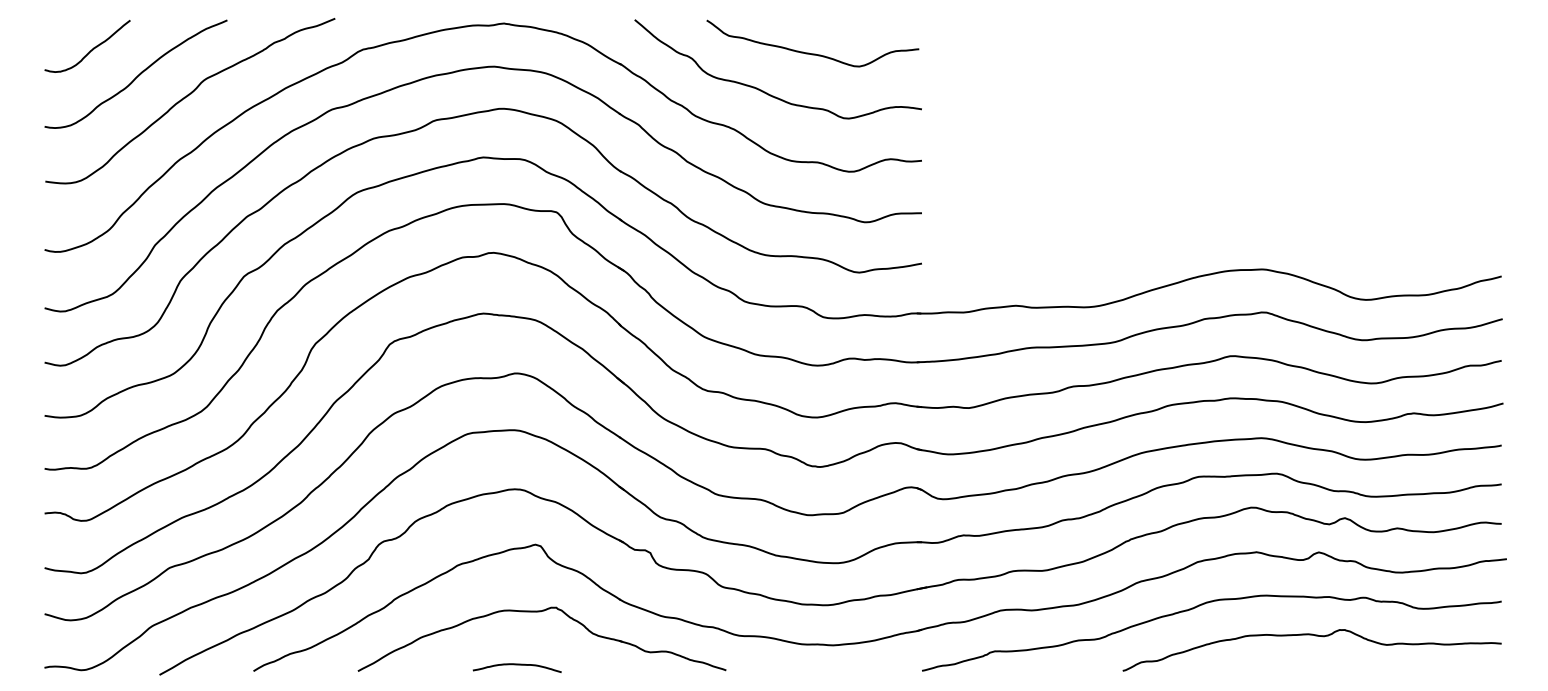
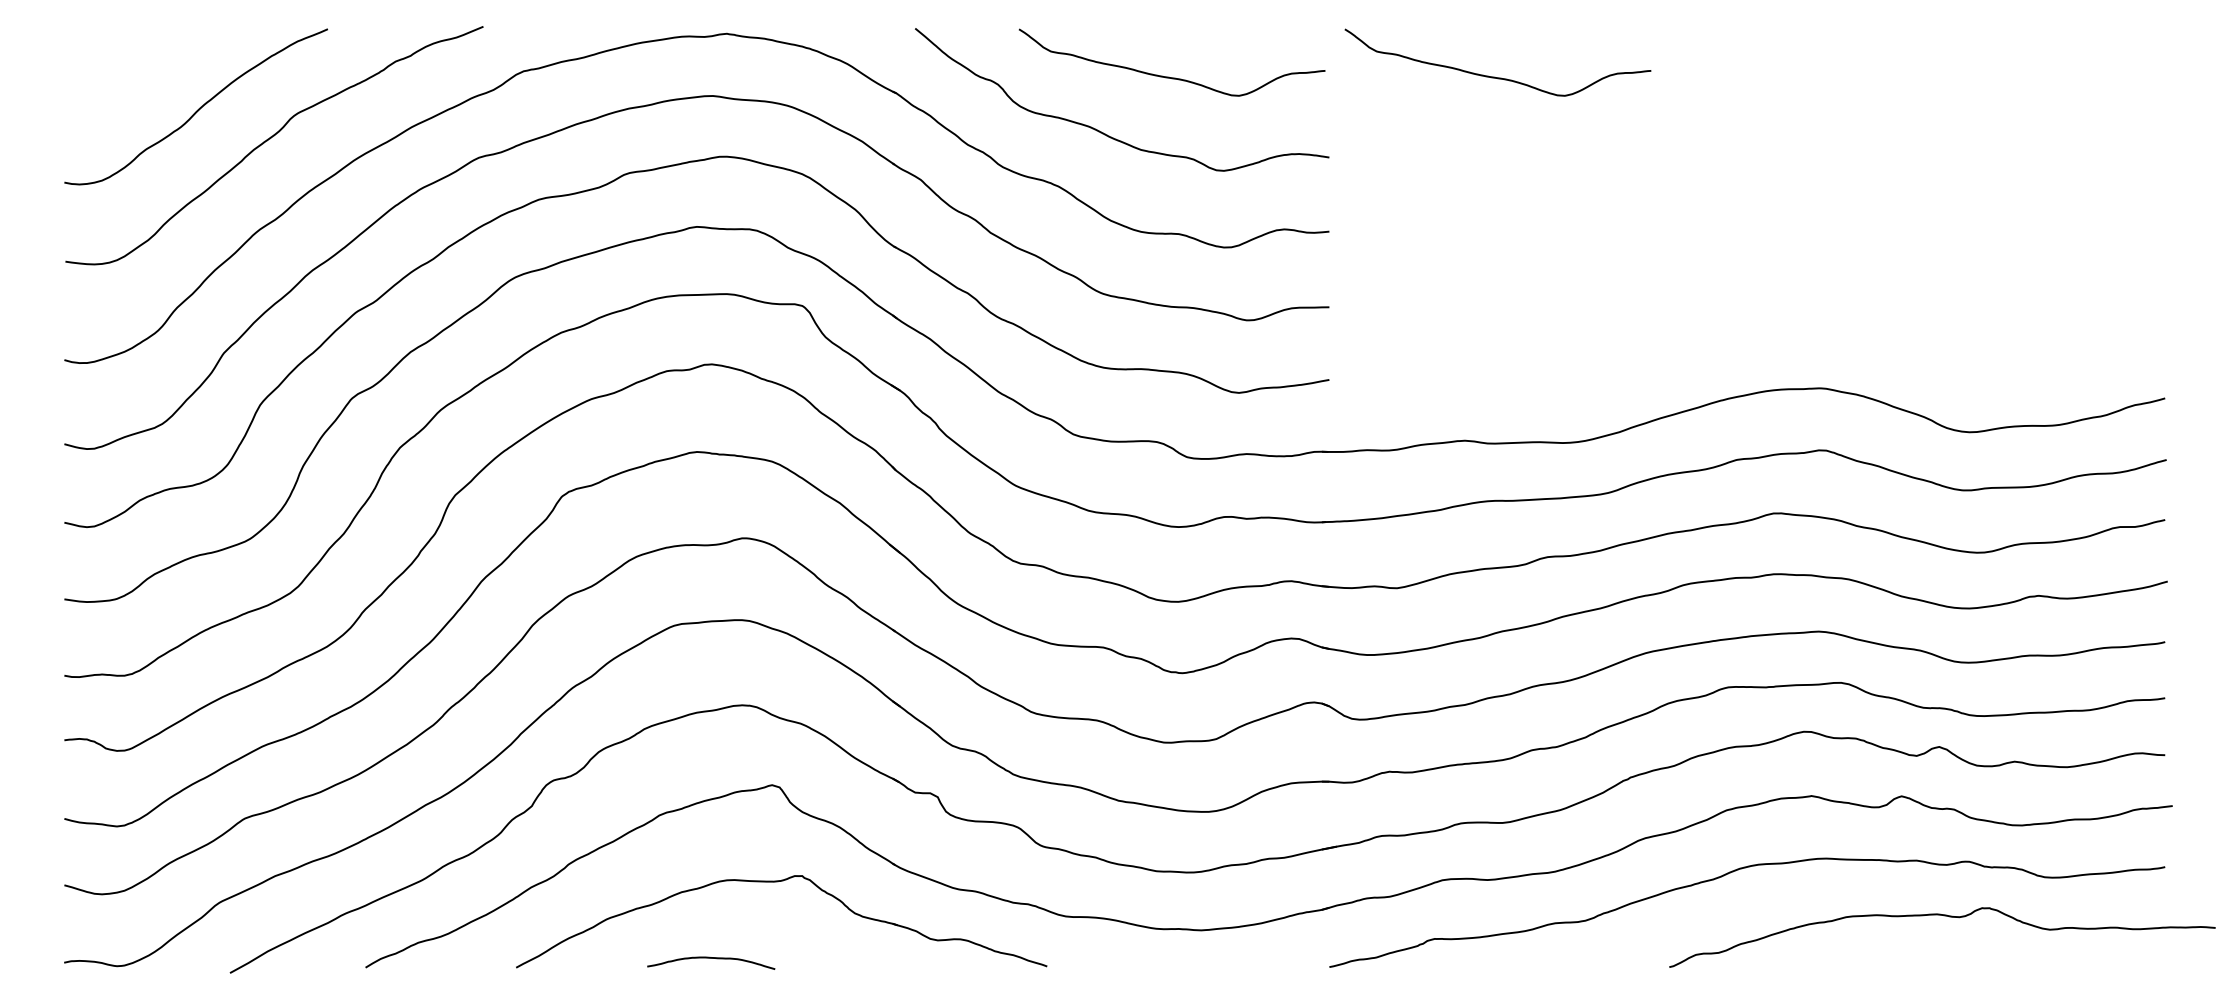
curve: (91, 49) -> (131, 71), removed
curve: (1035, 52) -> (1493, 75), added
curve: (1315, 636) -> (1947, 917), moved
curve: (516, 665) -> (710, 959), moved

